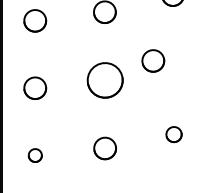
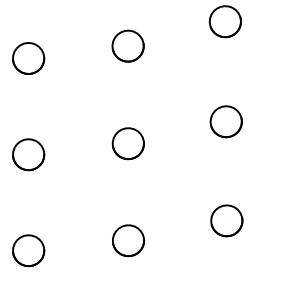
part: (152, 60) -> (225, 121), moved
part: (104, 80) -> (127, 143), size x0.62
part: (173, 134) -> (226, 220), size x1.43
part: (35, 155) -> (28, 250), size x1.67

